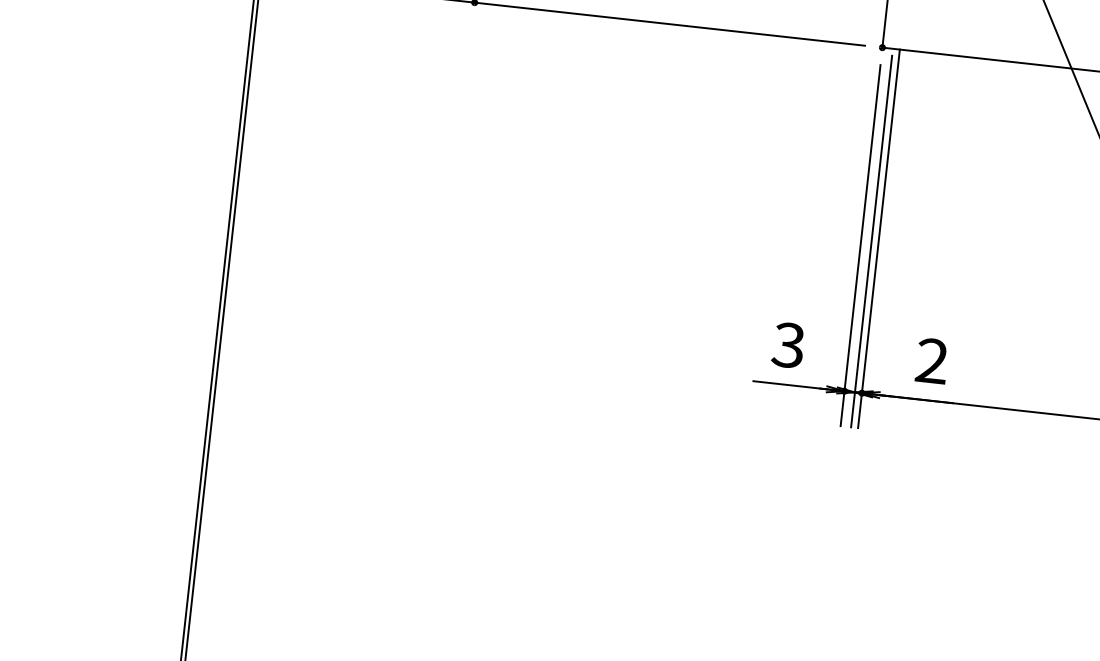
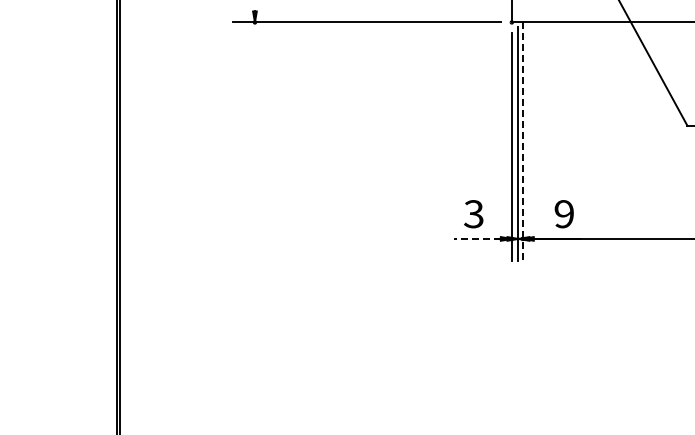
line: (878, 240) -> (522, 142), solid -> dashed
text: (930, 361) -> (563, 214), 2 -> 9
line: (790, 384) -> (477, 238), solid -> dashed

